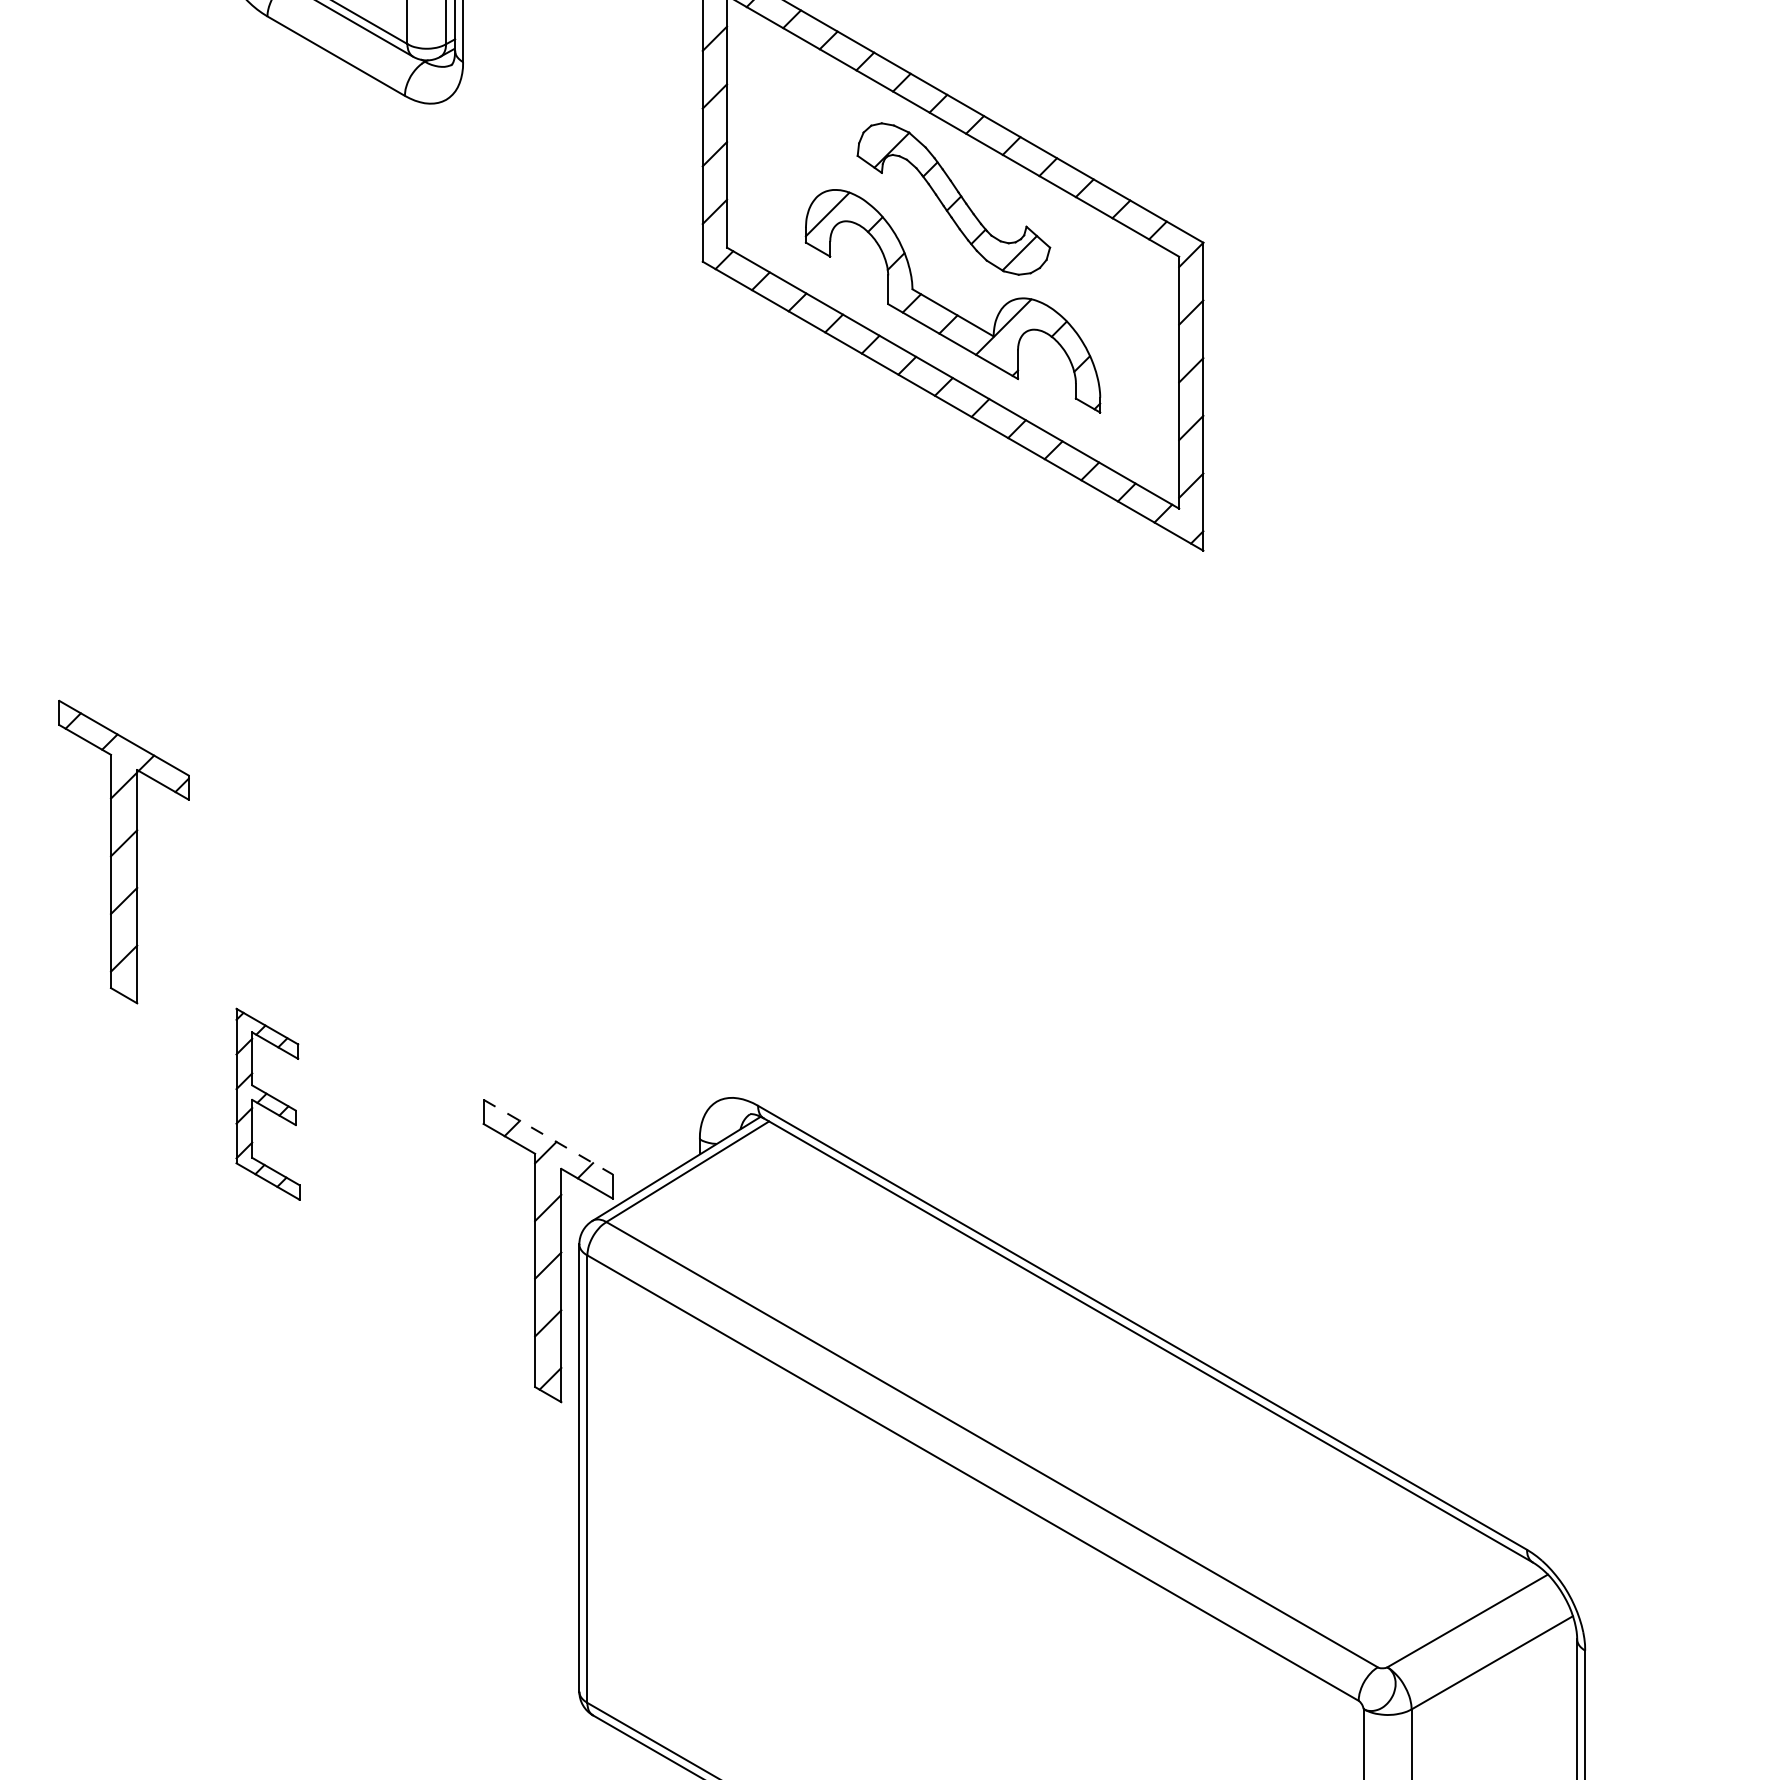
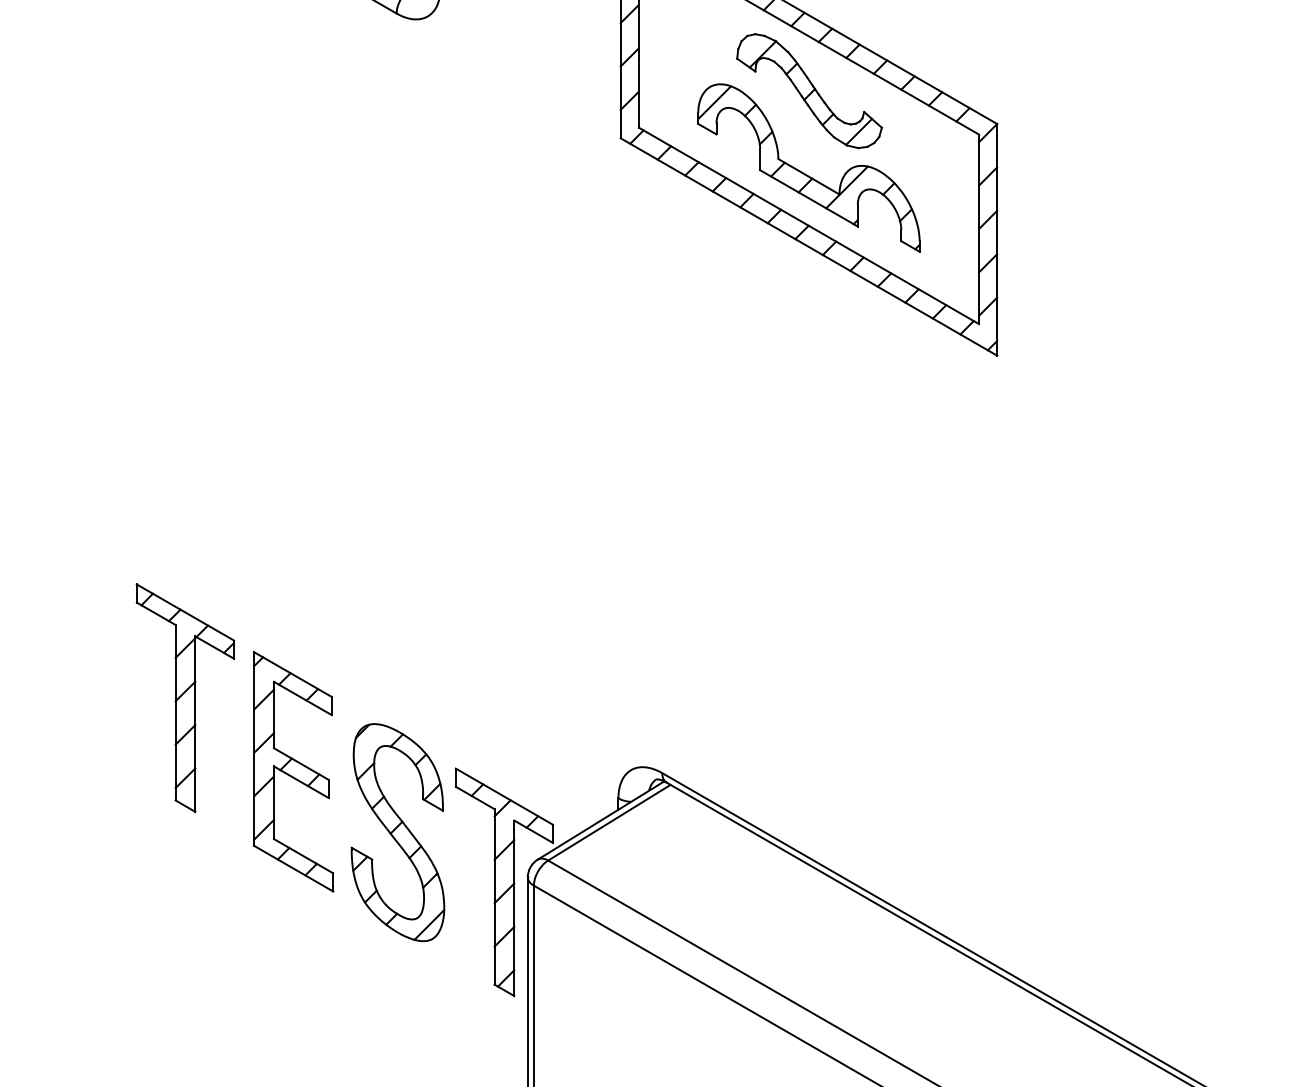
part: (123, 851) -> (185, 697), moved
part: (267, 1104) -> (293, 772), size x1.67
line: (548, 1137) -> (504, 796), dashed -> solid
part: (406, 1184) -> (397, 832), added

